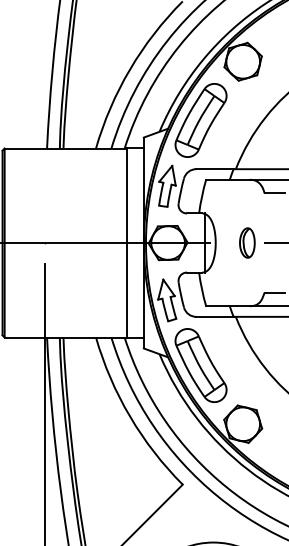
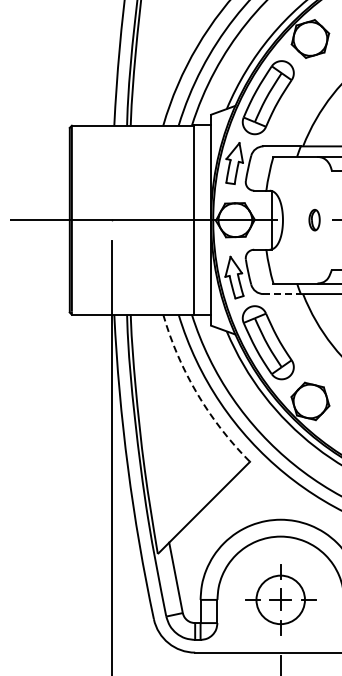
part: (247, 242) -> (314, 219), size x0.7
line: (215, 317) -> (282, 294), solid -> dashed
arc: (130, 416) -> (197, 393), solid -> dashed

